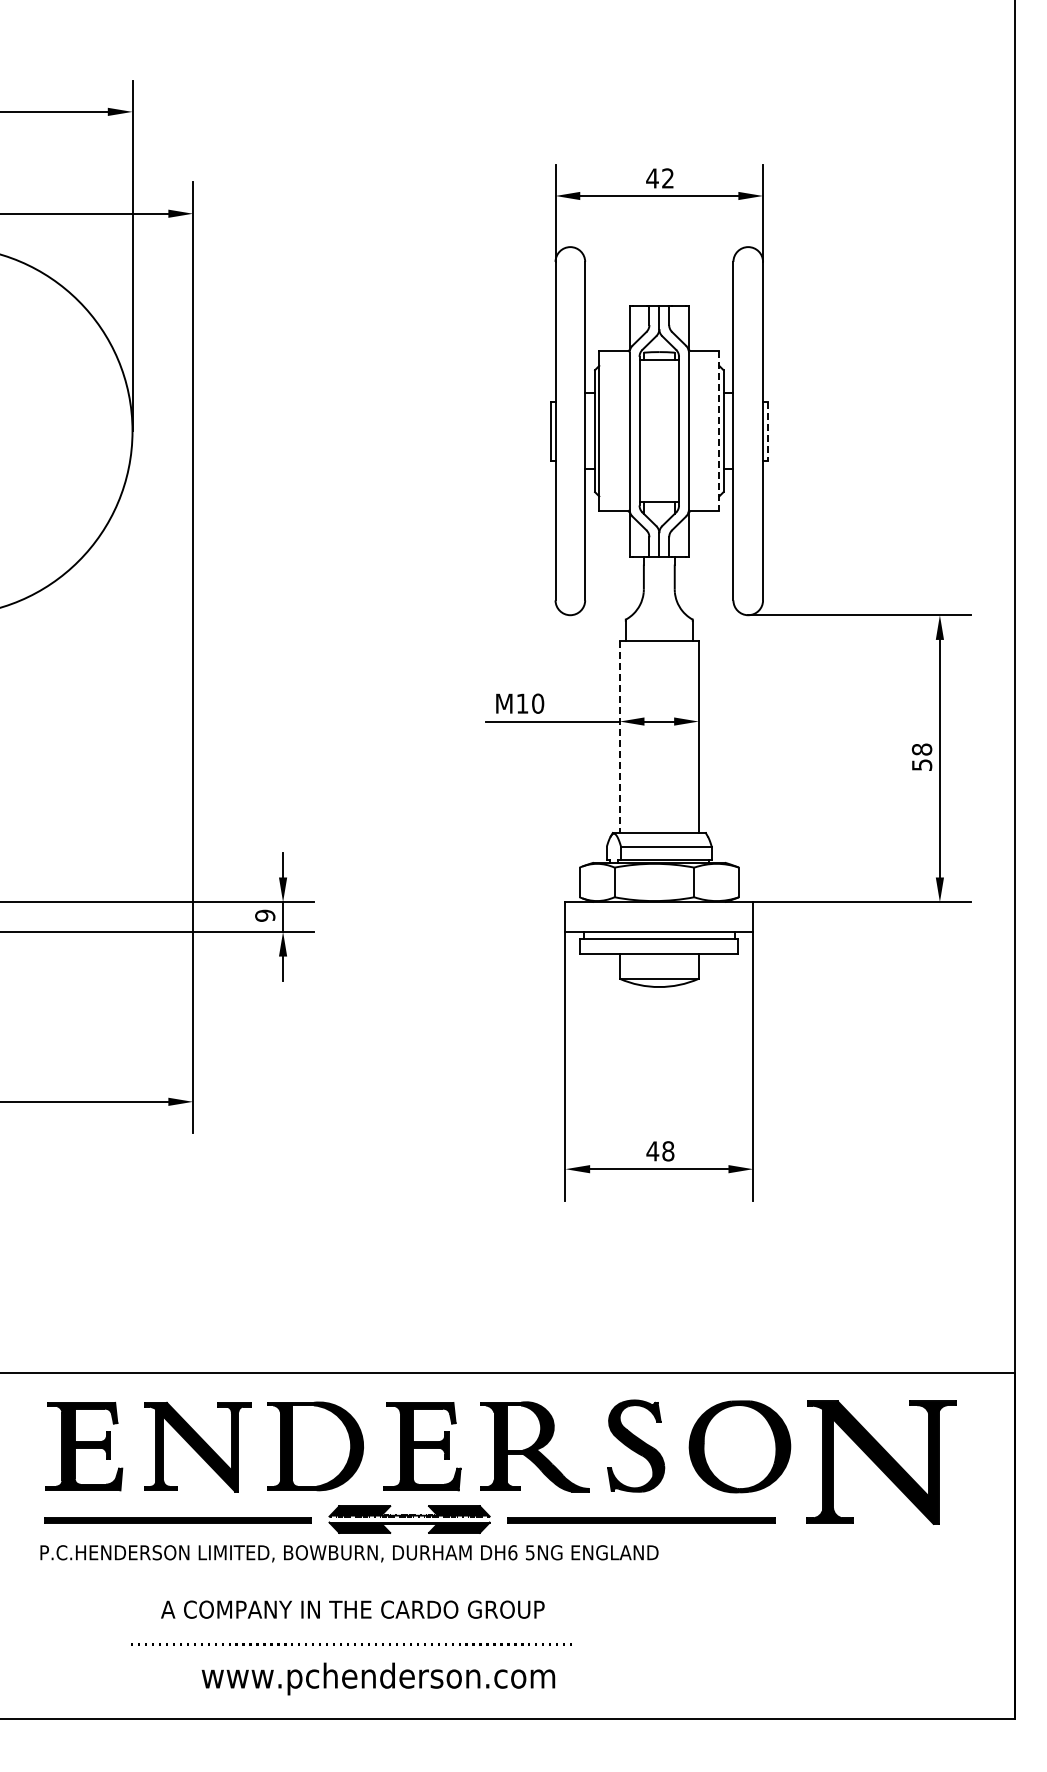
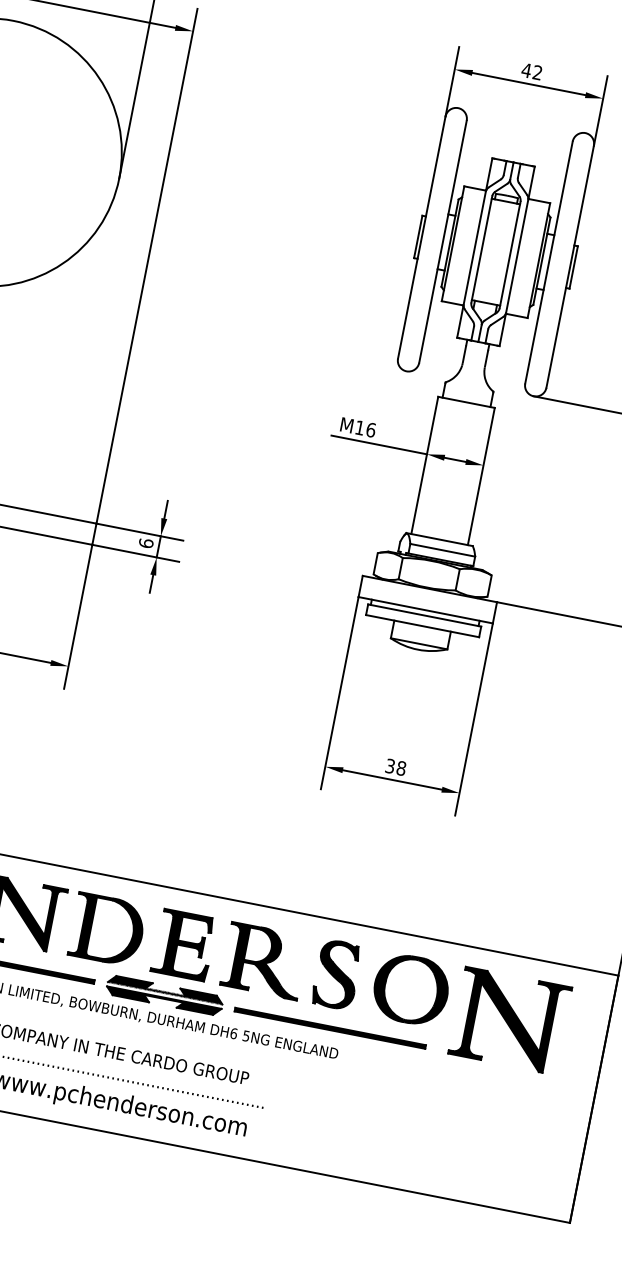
line: (719, 431) -> (538, 260), dashed -> solid
line: (768, 431) -> (574, 267), dashed -> solid
text: (538, 703) -> (371, 430), 10 -> 16
line: (619, 737) -> (424, 465), dashed -> solid
text: (265, 915) -> (146, 543), 9 -> 6
text: (652, 1151) -> (390, 766), 48 -> 38

